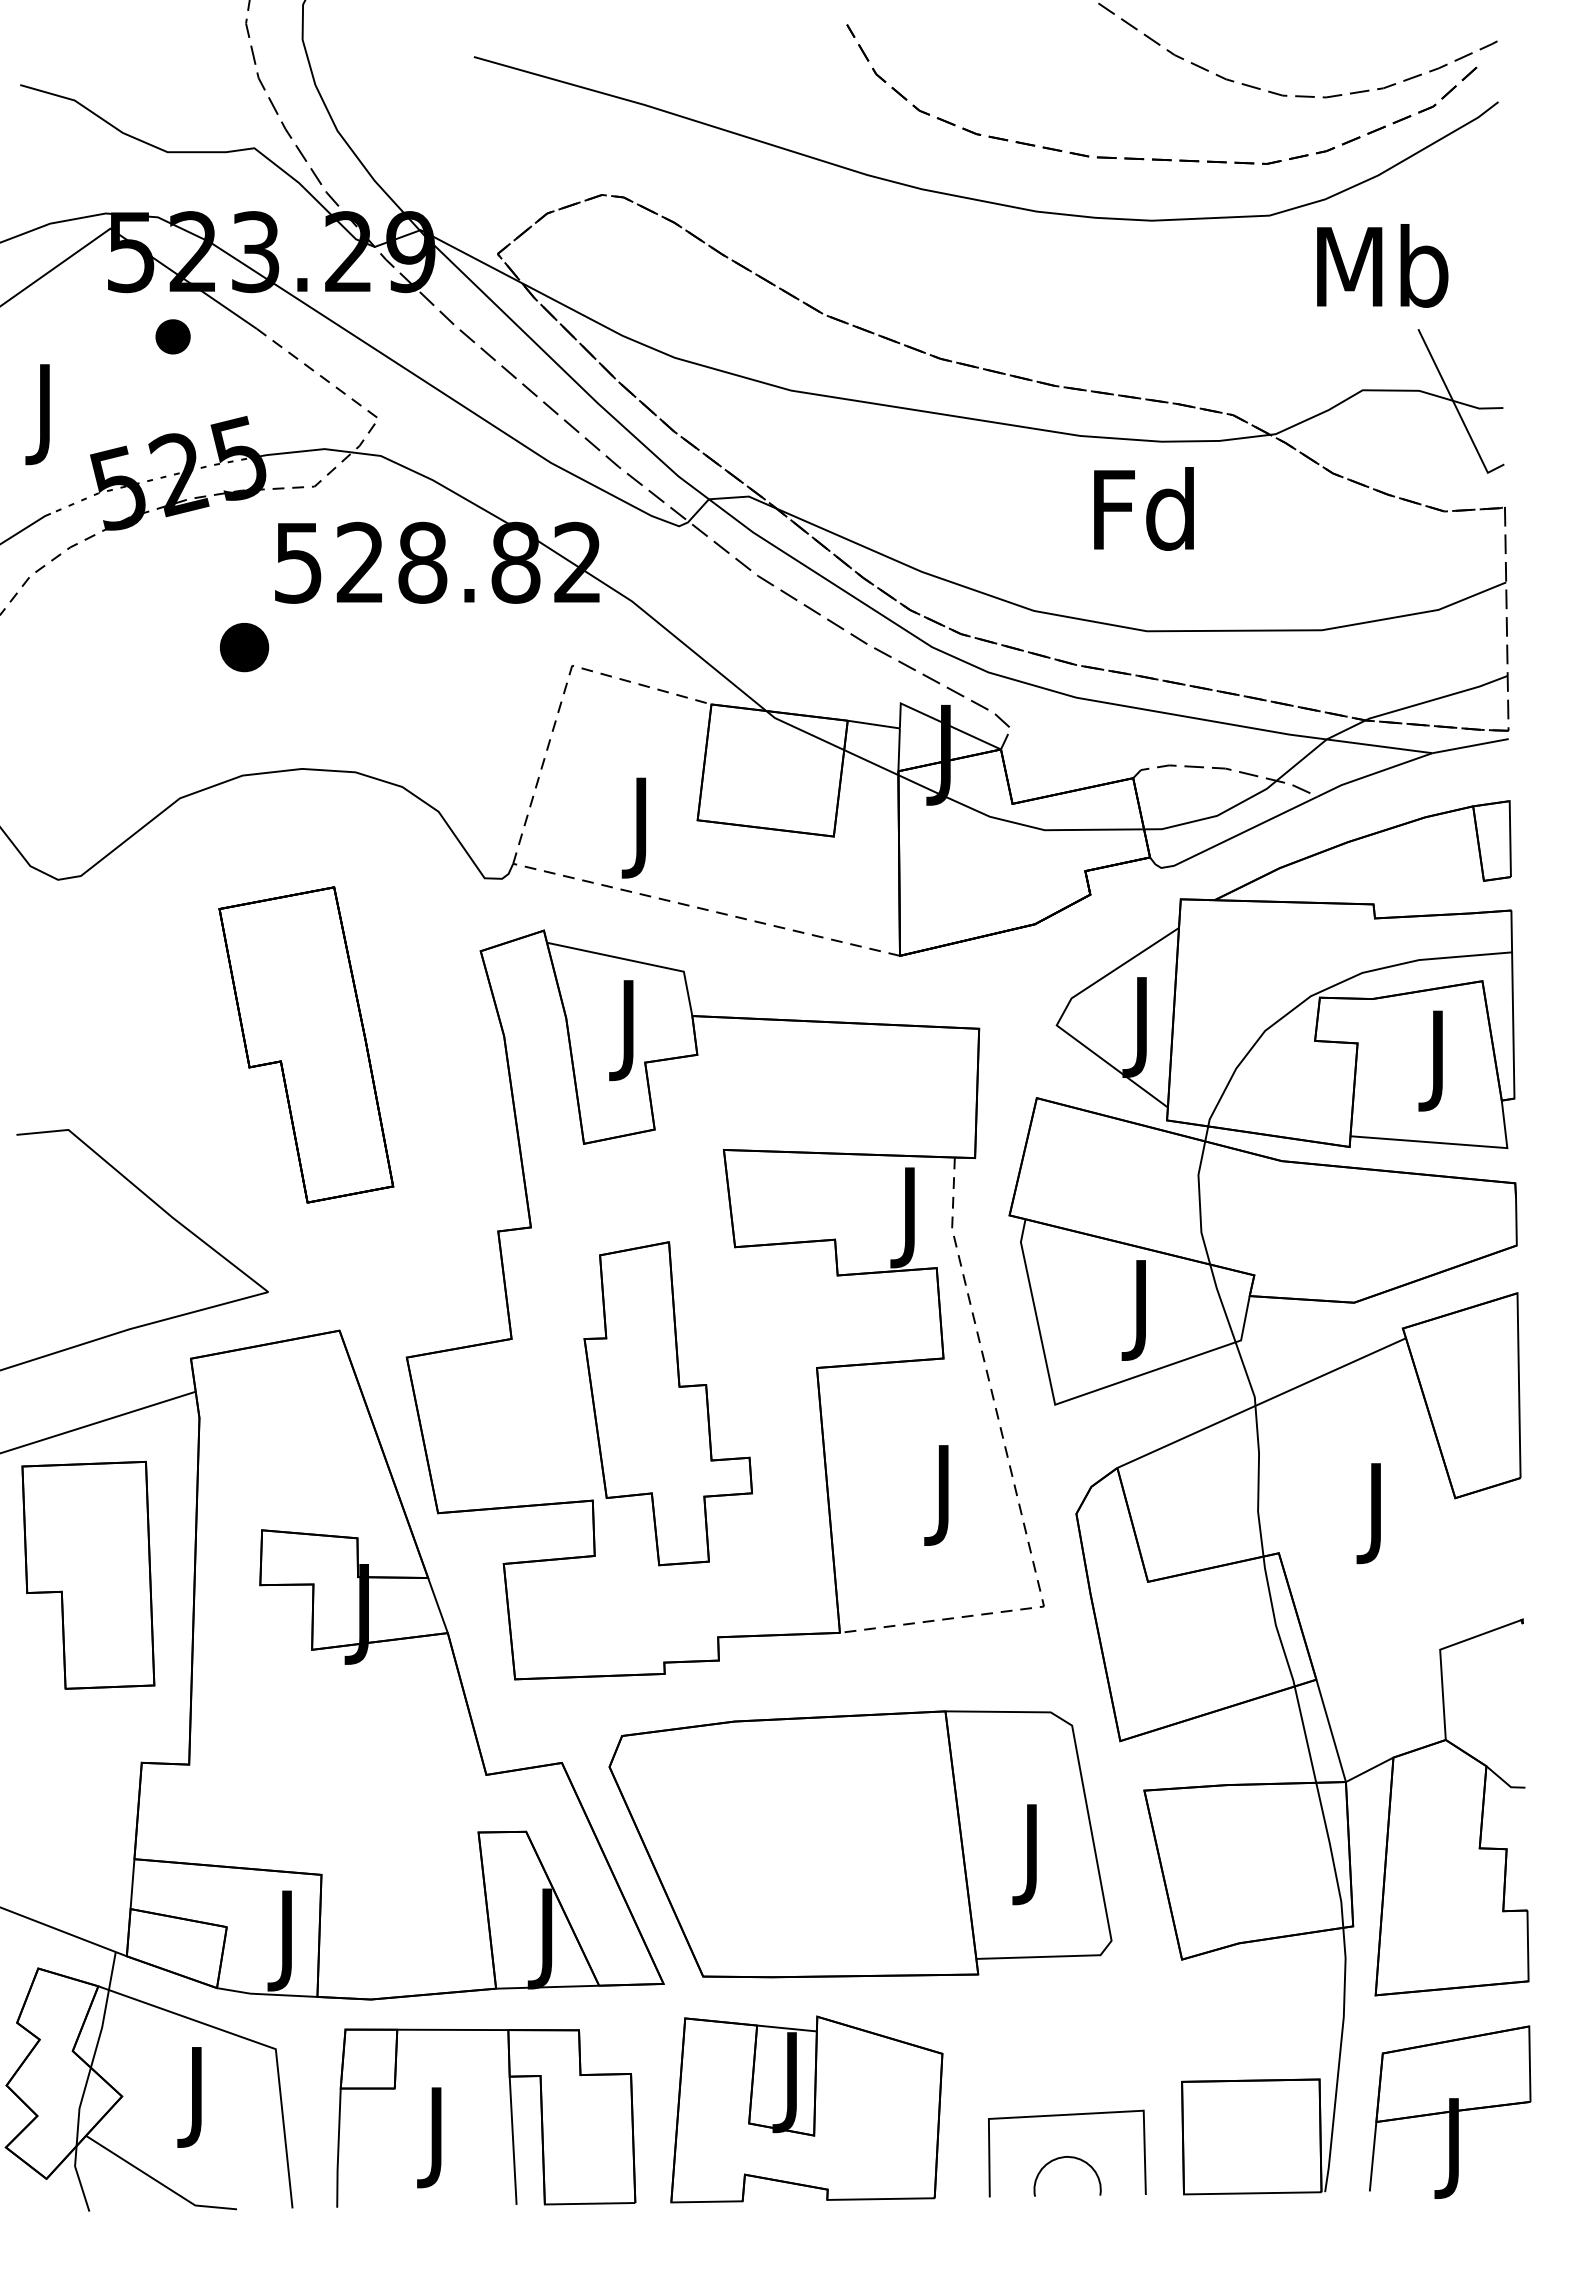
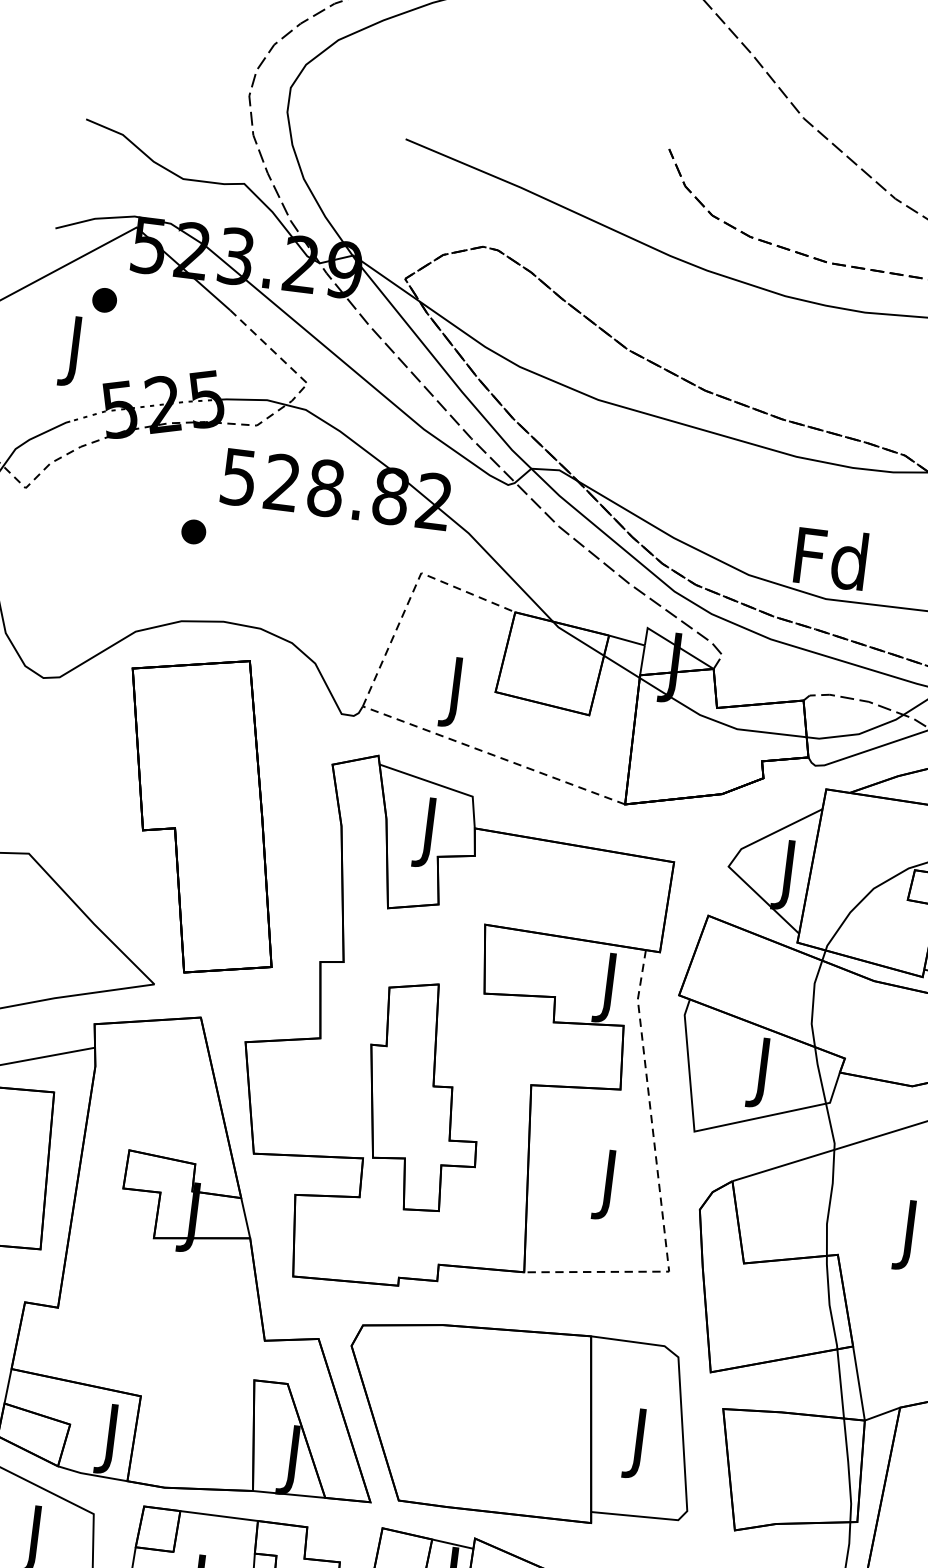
part: (172, 336) -> (104, 300), moved
text: (1143, 508) -> (830, 557), moved
part: (243, 647) -> (193, 531), size x0.71
part: (306, 1044) -> (202, 814), size x1.43

